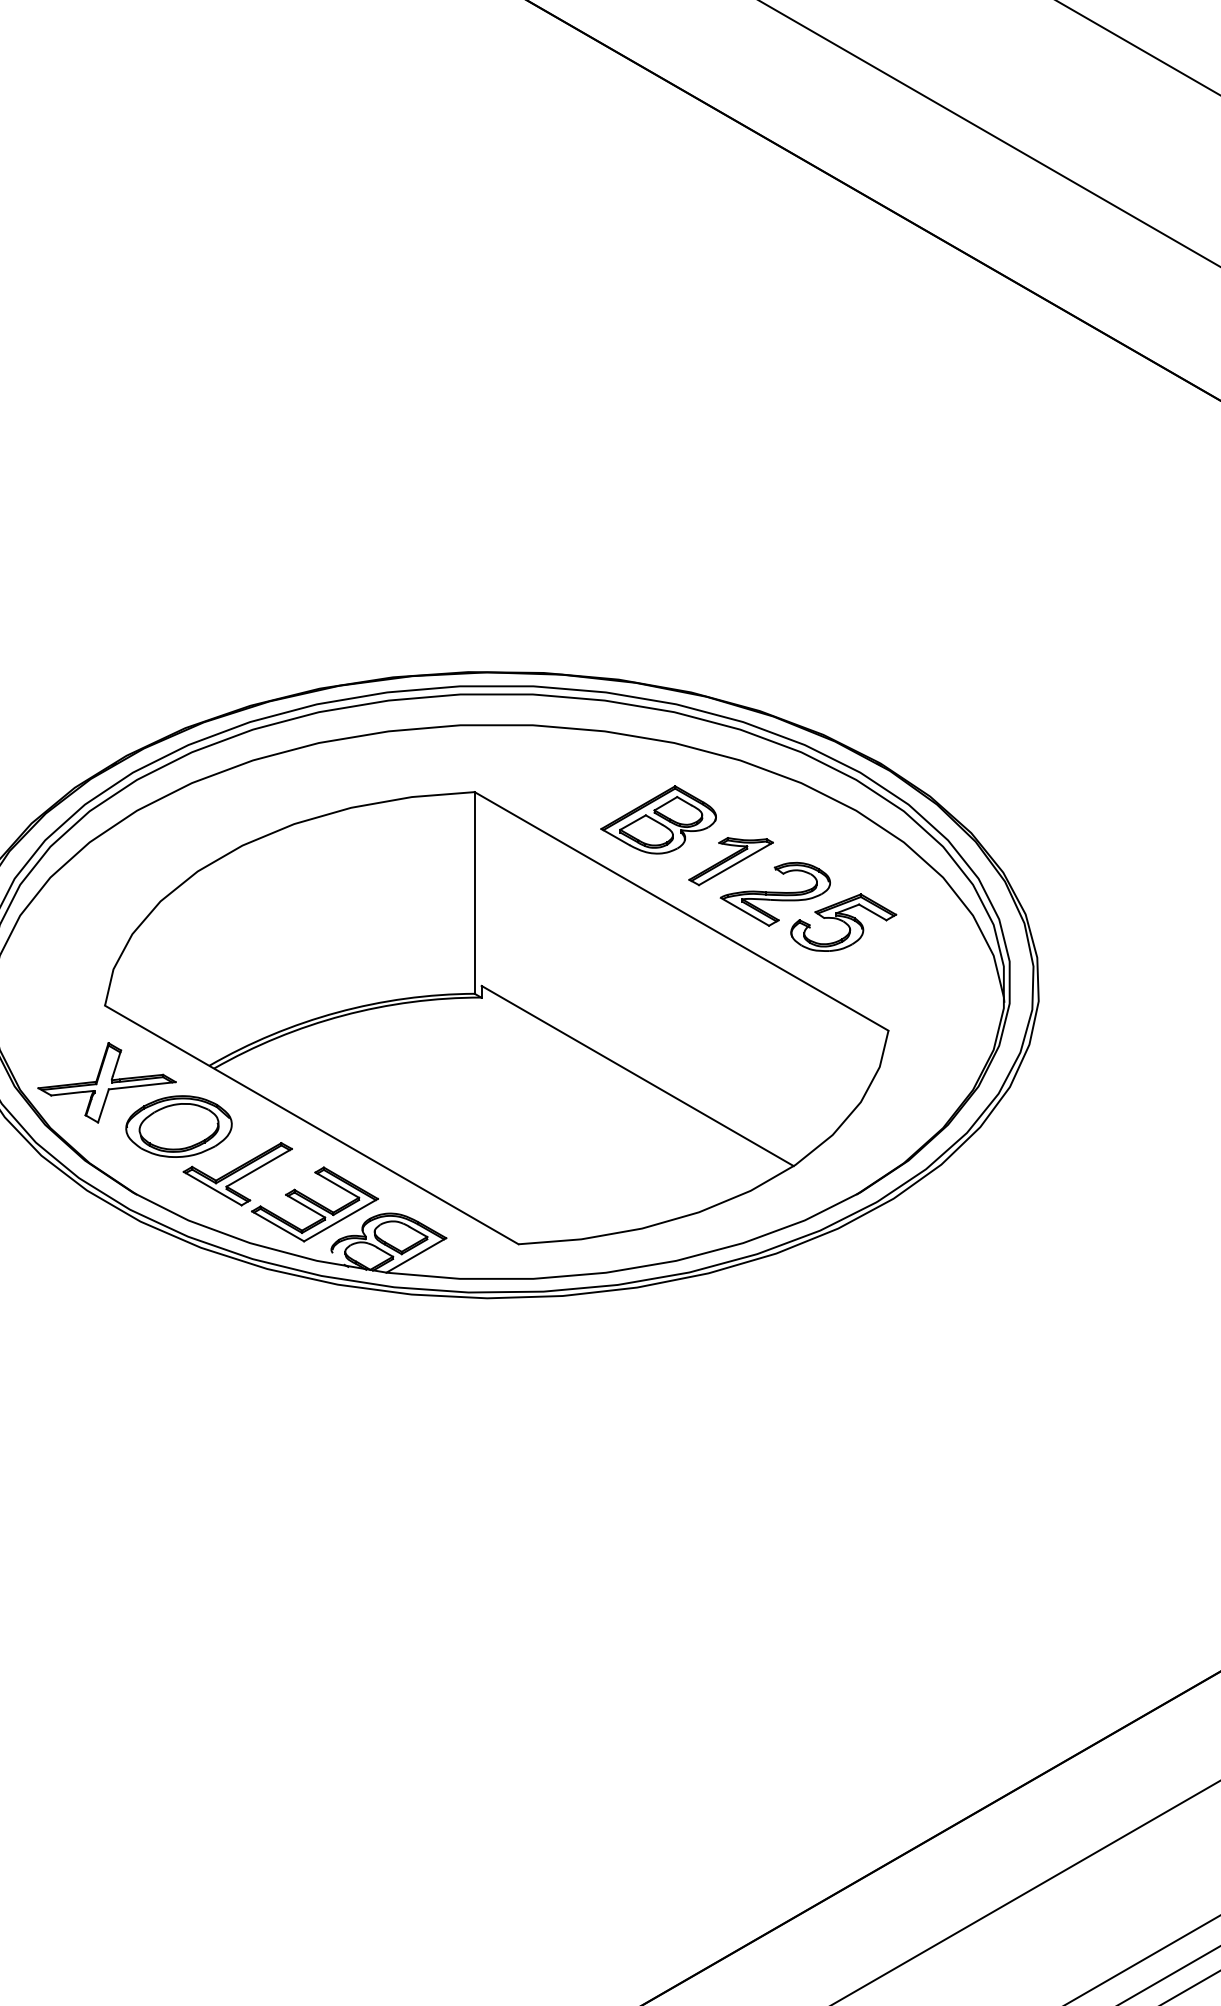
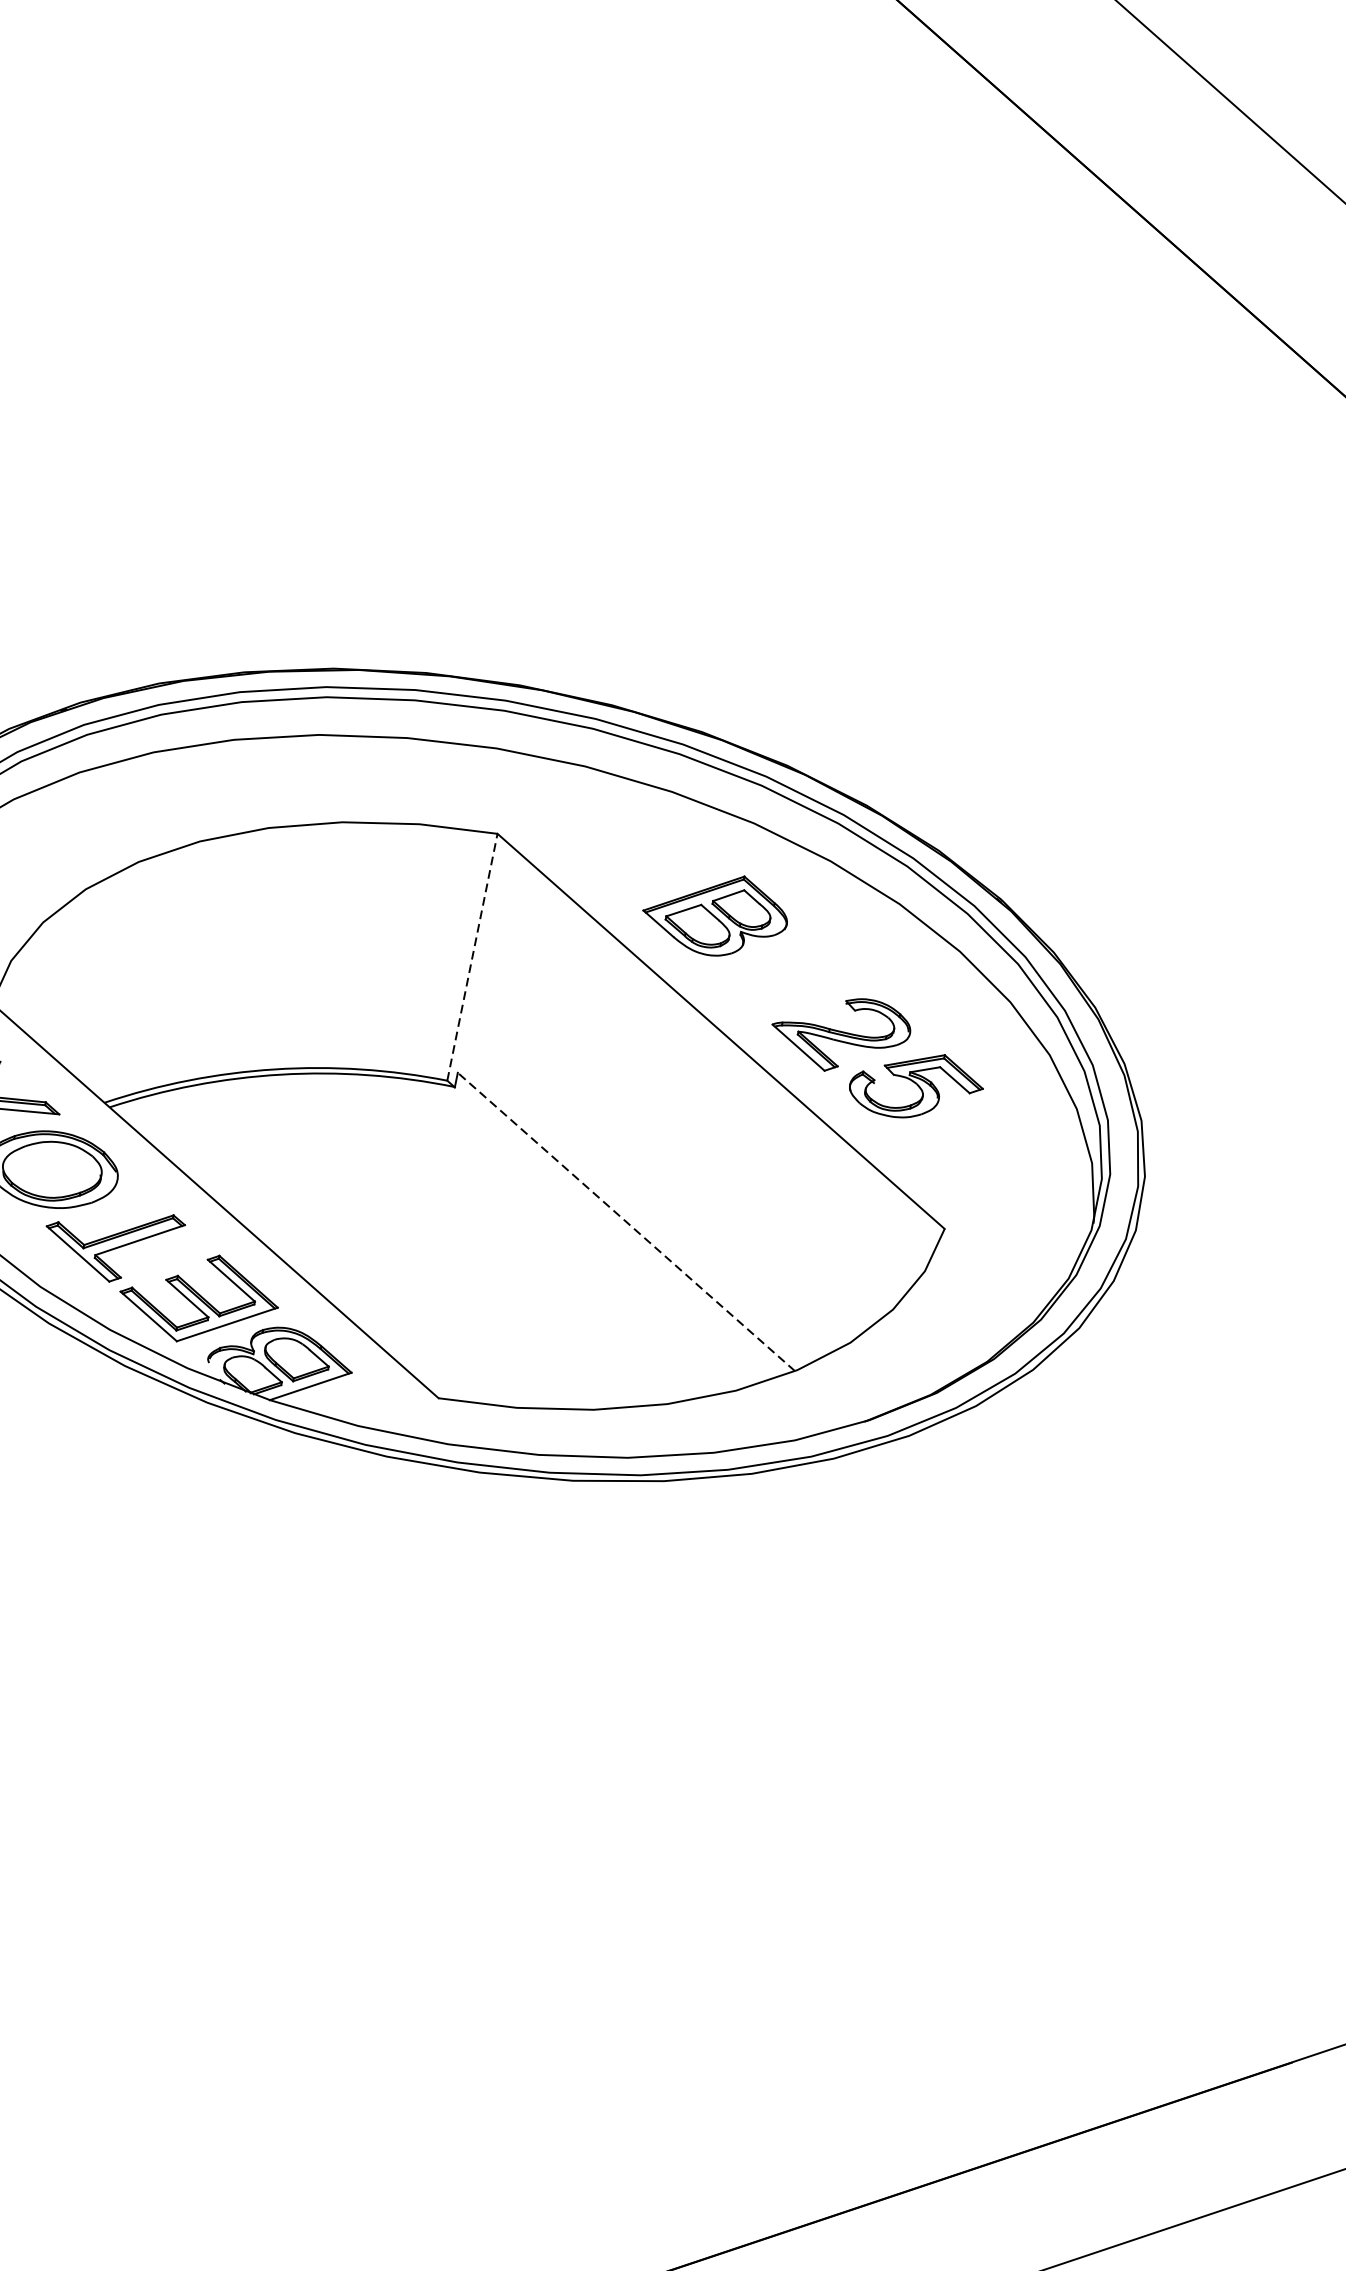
part: (730, 861) -> (793, 982), removed
line: (474, 892) -> (472, 956), solid -> dashed
line: (637, 1075) -> (626, 1221), solid -> dashed

